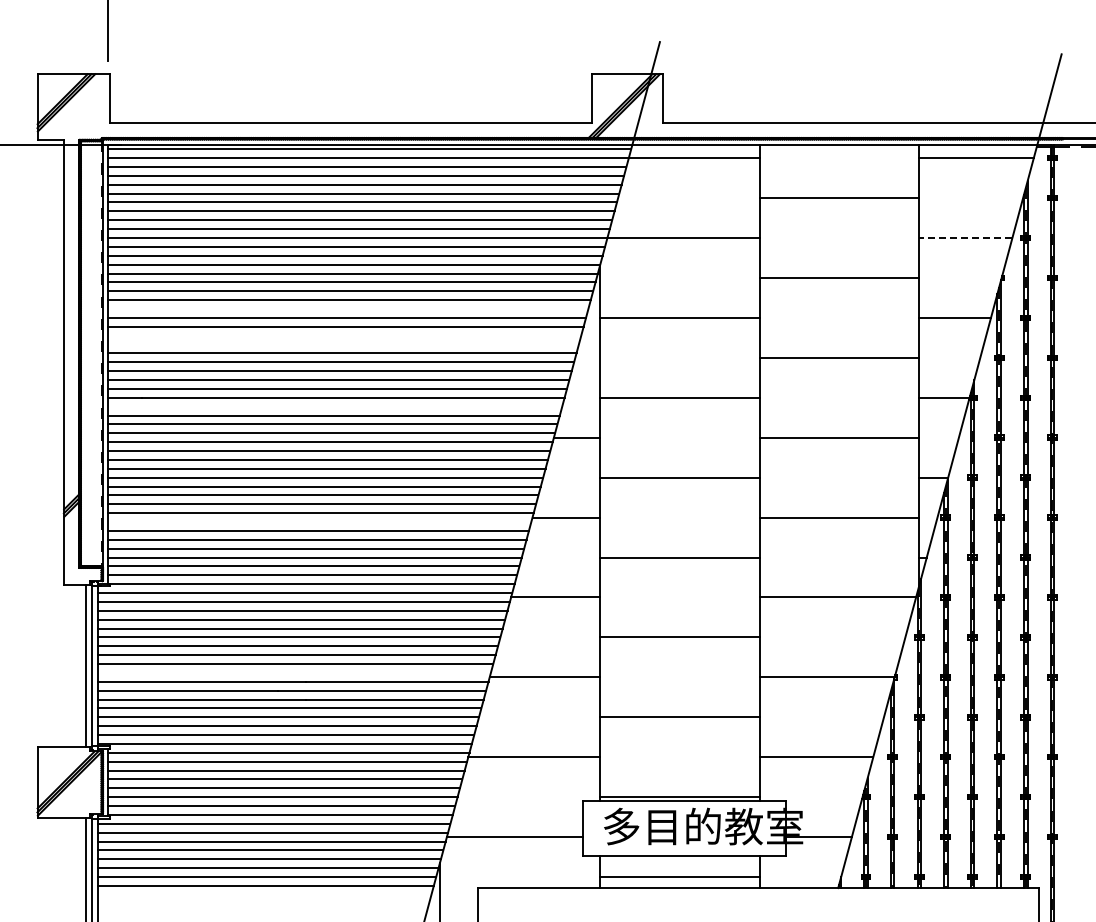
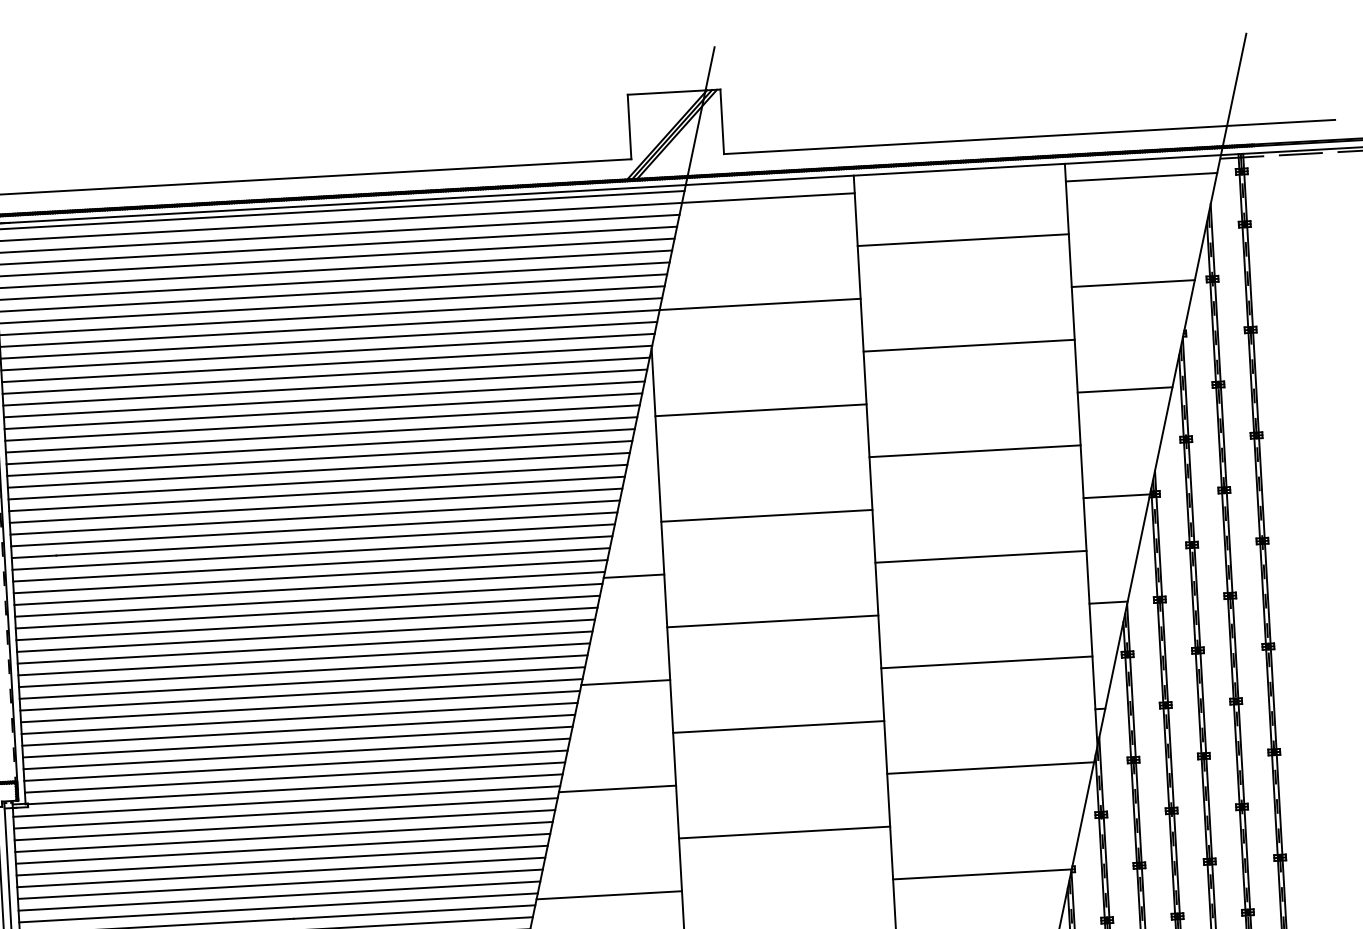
line: (965, 238) -> (1132, 284), dashed -> solid
line: (348, 309) -> (322, 423), added
line: (344, 335) -> (319, 458), added
line: (343, 344) -> (318, 470), added
line: (335, 406) -> (312, 552), added
line: (319, 522) -> (300, 707), added
line: (294, 672) -> (278, 907), added

